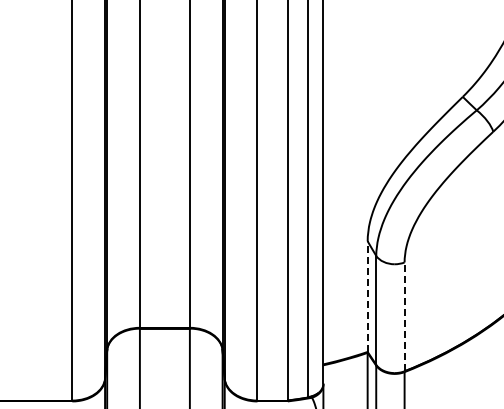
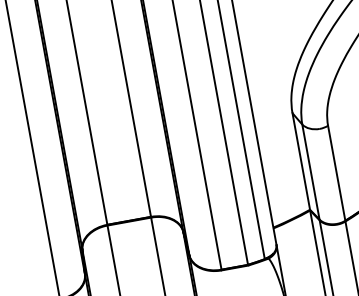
line: (367, 296) -> (301, 161), dashed -> solid
line: (404, 316) -> (336, 172), dashed -> solid

